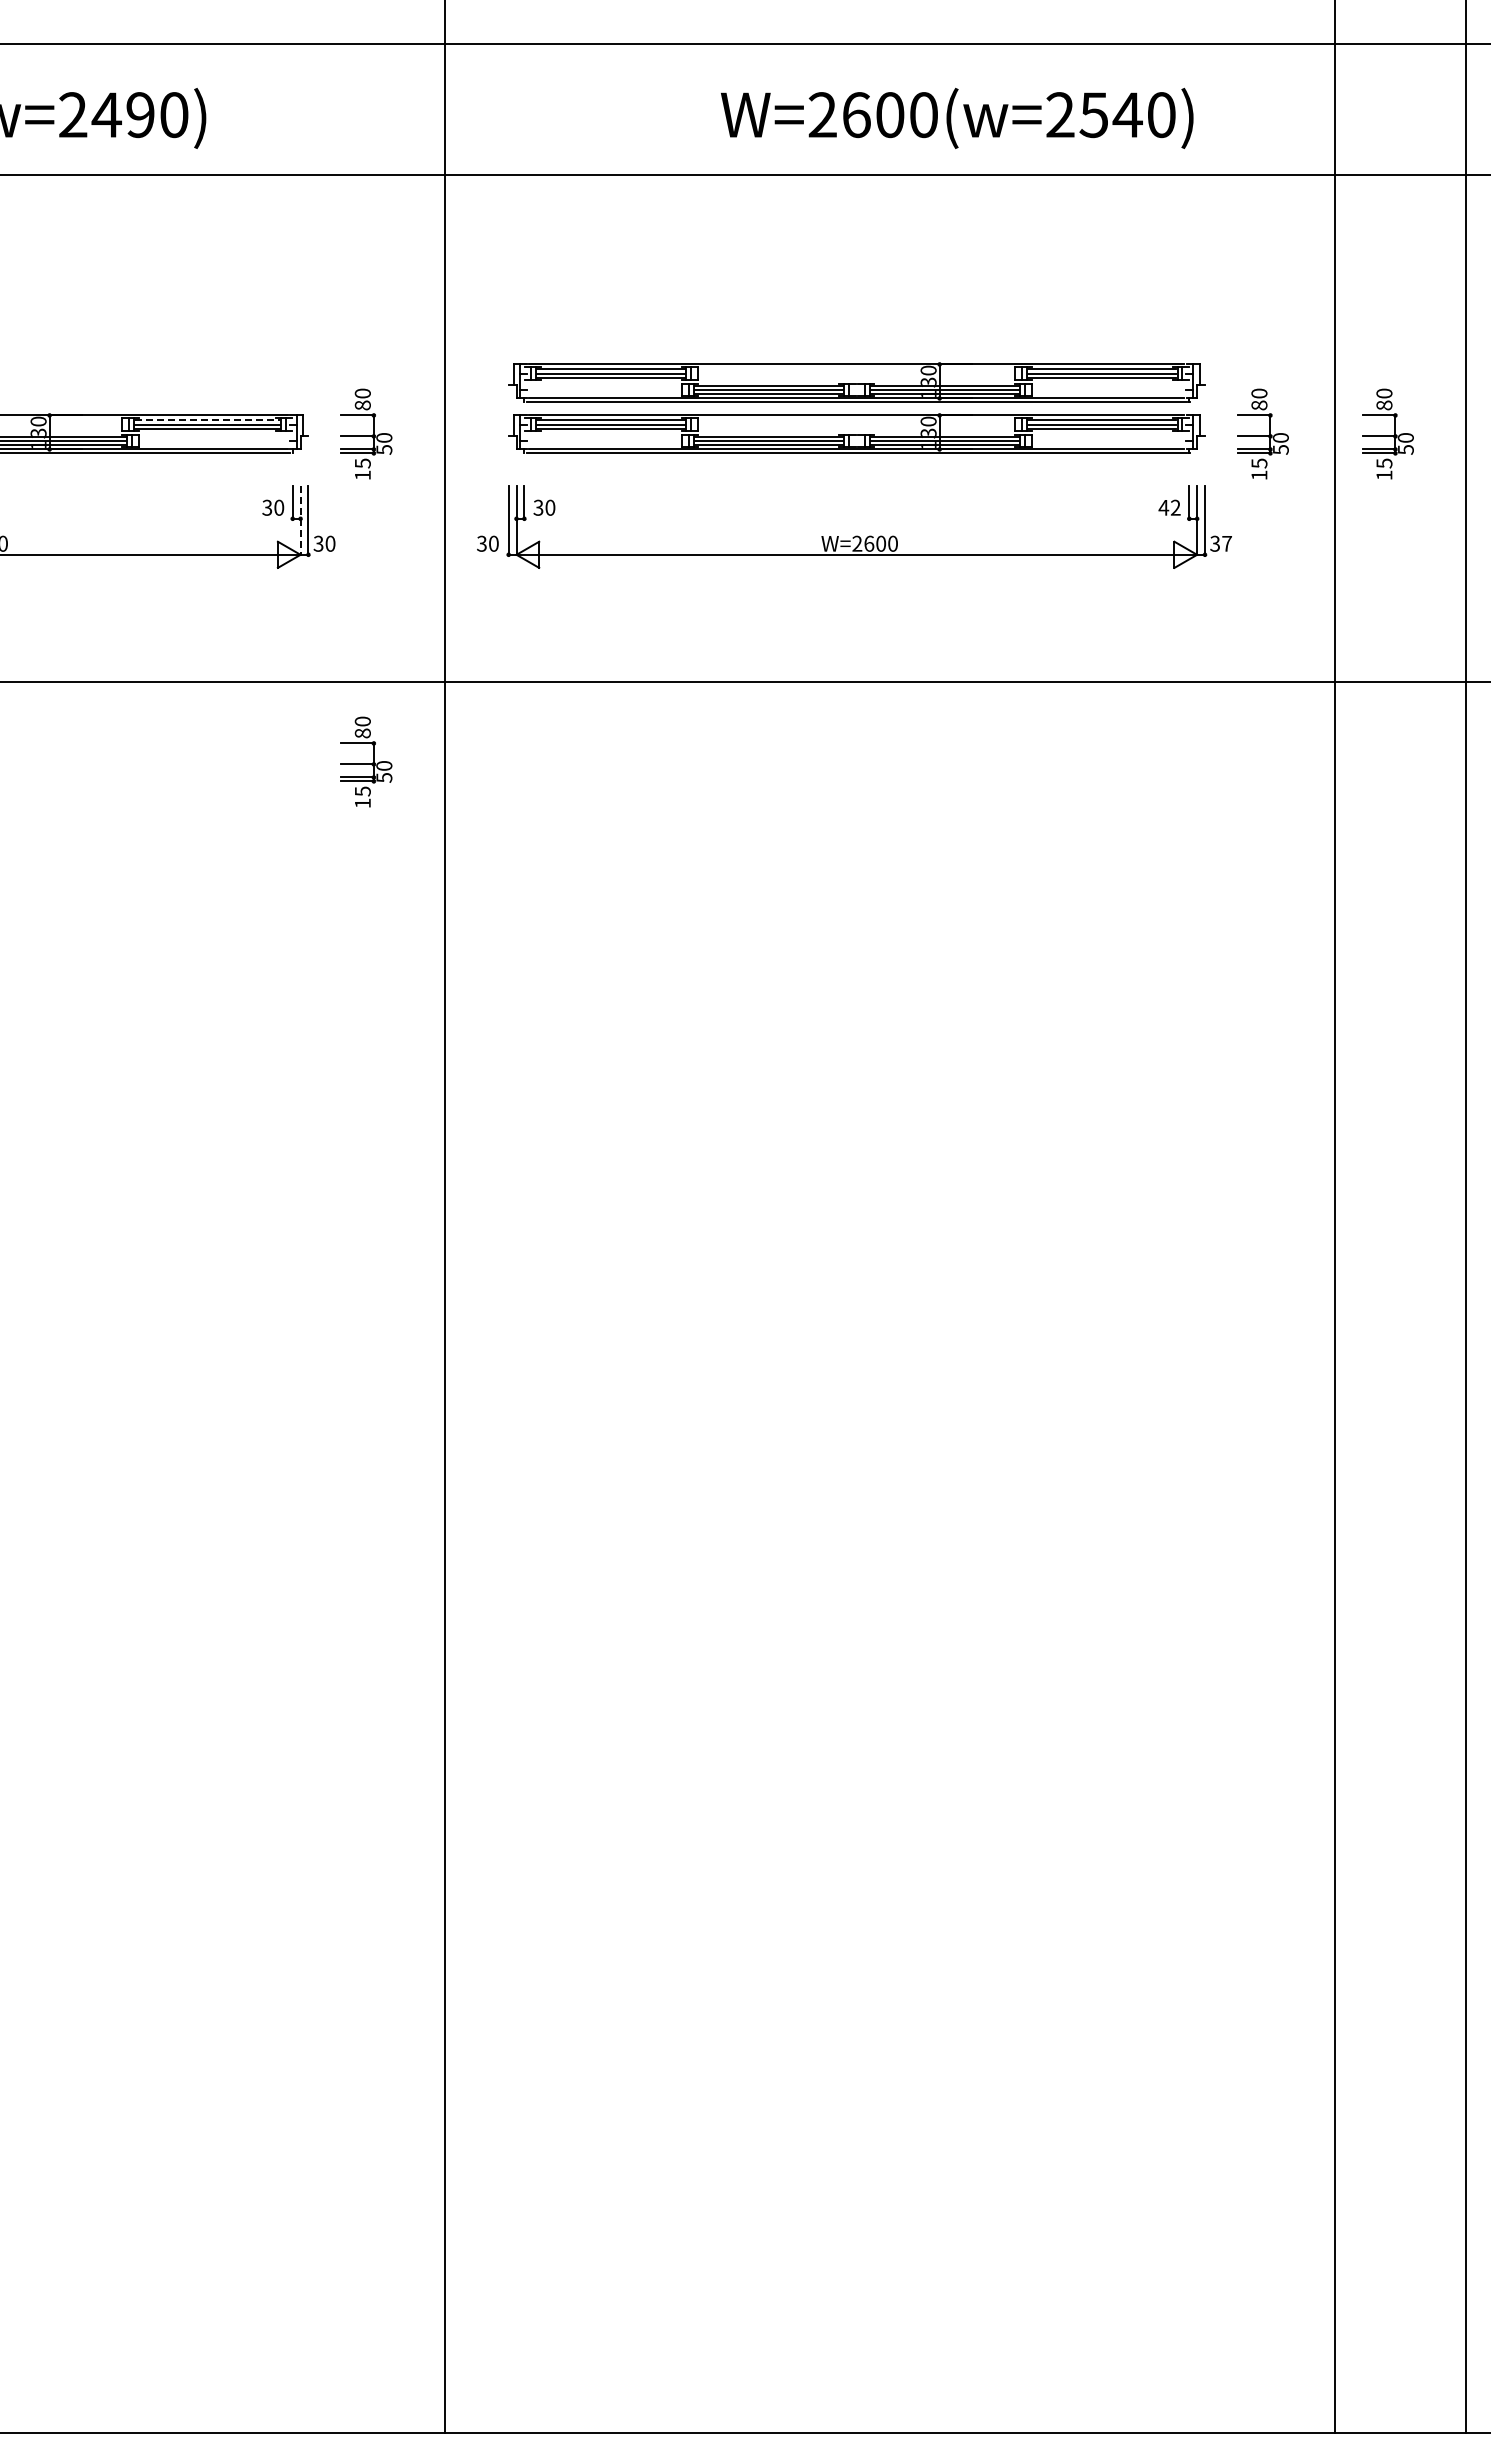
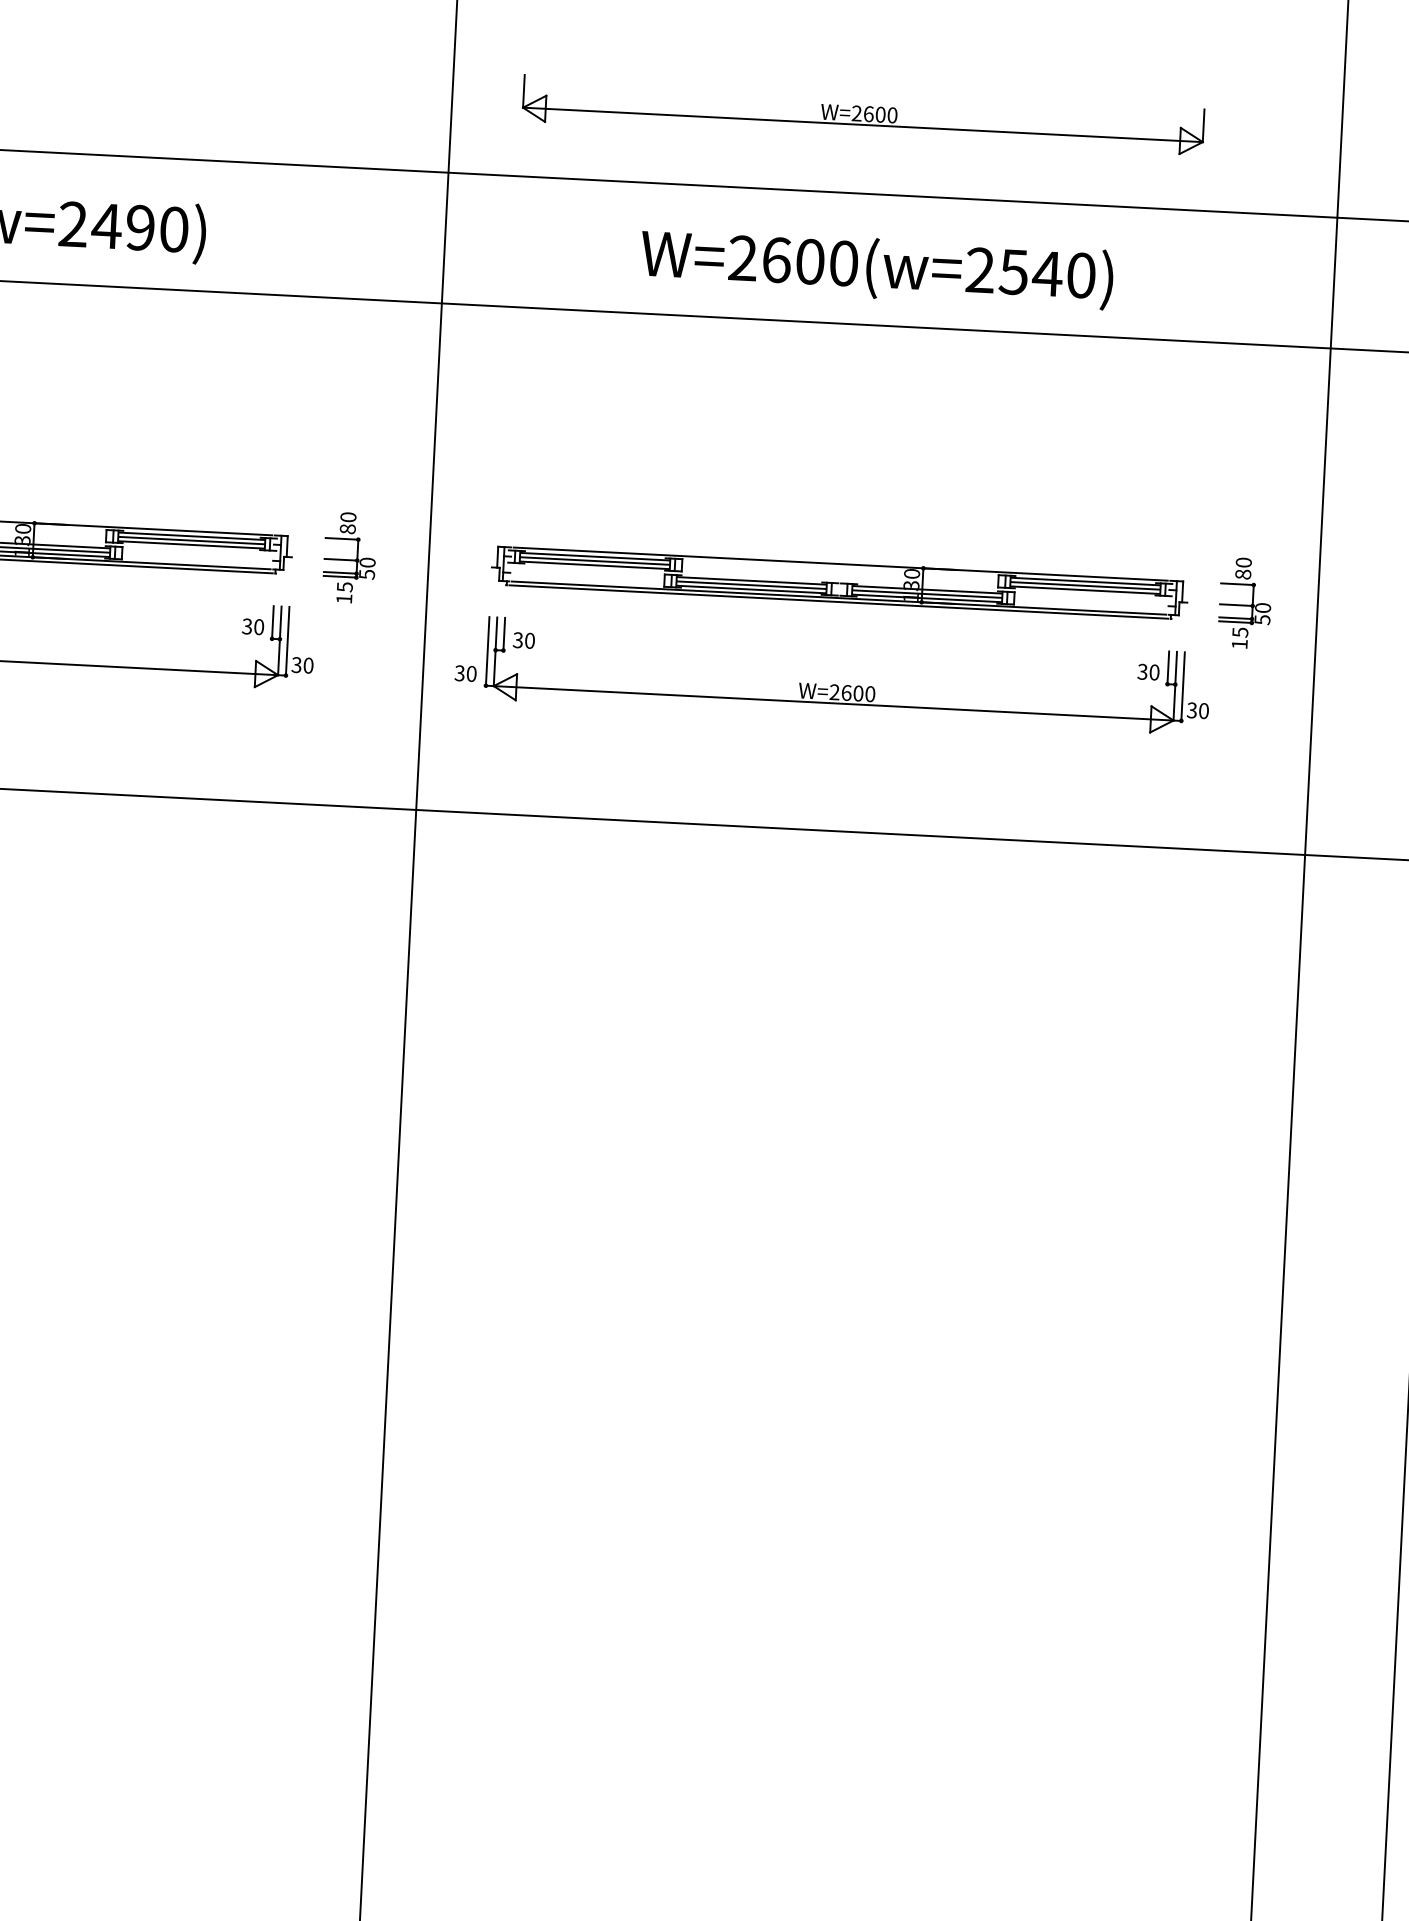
text: (957, 117) -> (877, 267), moved
part: (856, 382) -> (842, 531), removed
line: (207, 420) -> (191, 536), dashed -> solid
part: (1387, 433) -> (1369, 609), removed
text: (1169, 507) -> (1148, 671), 42 -> 30
line: (300, 520) -> (279, 640), dashed -> solid
text: (1227, 543) -> (1204, 710), 37 -> 30
part: (366, 761) -> (333, 884), removed

